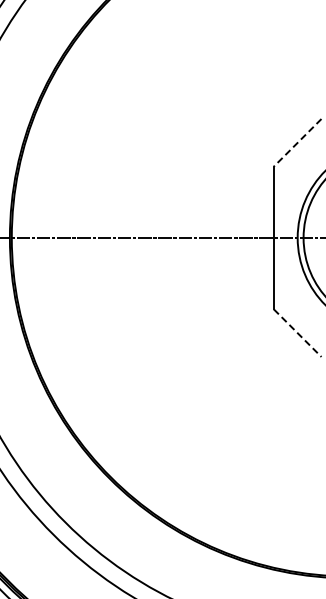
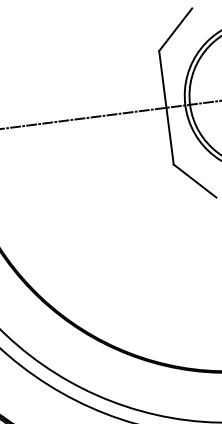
line: (297, 142) -> (175, 29), dashed -> solid
line: (297, 333) -> (194, 181), dashed -> solid

